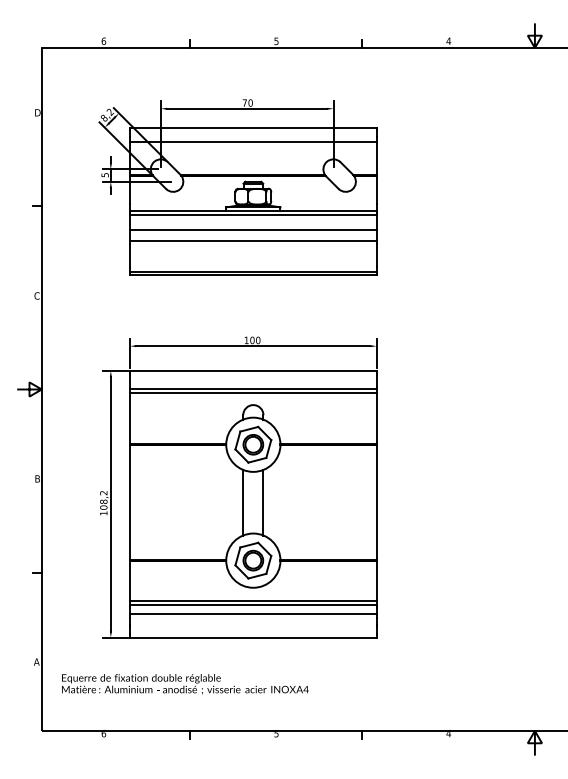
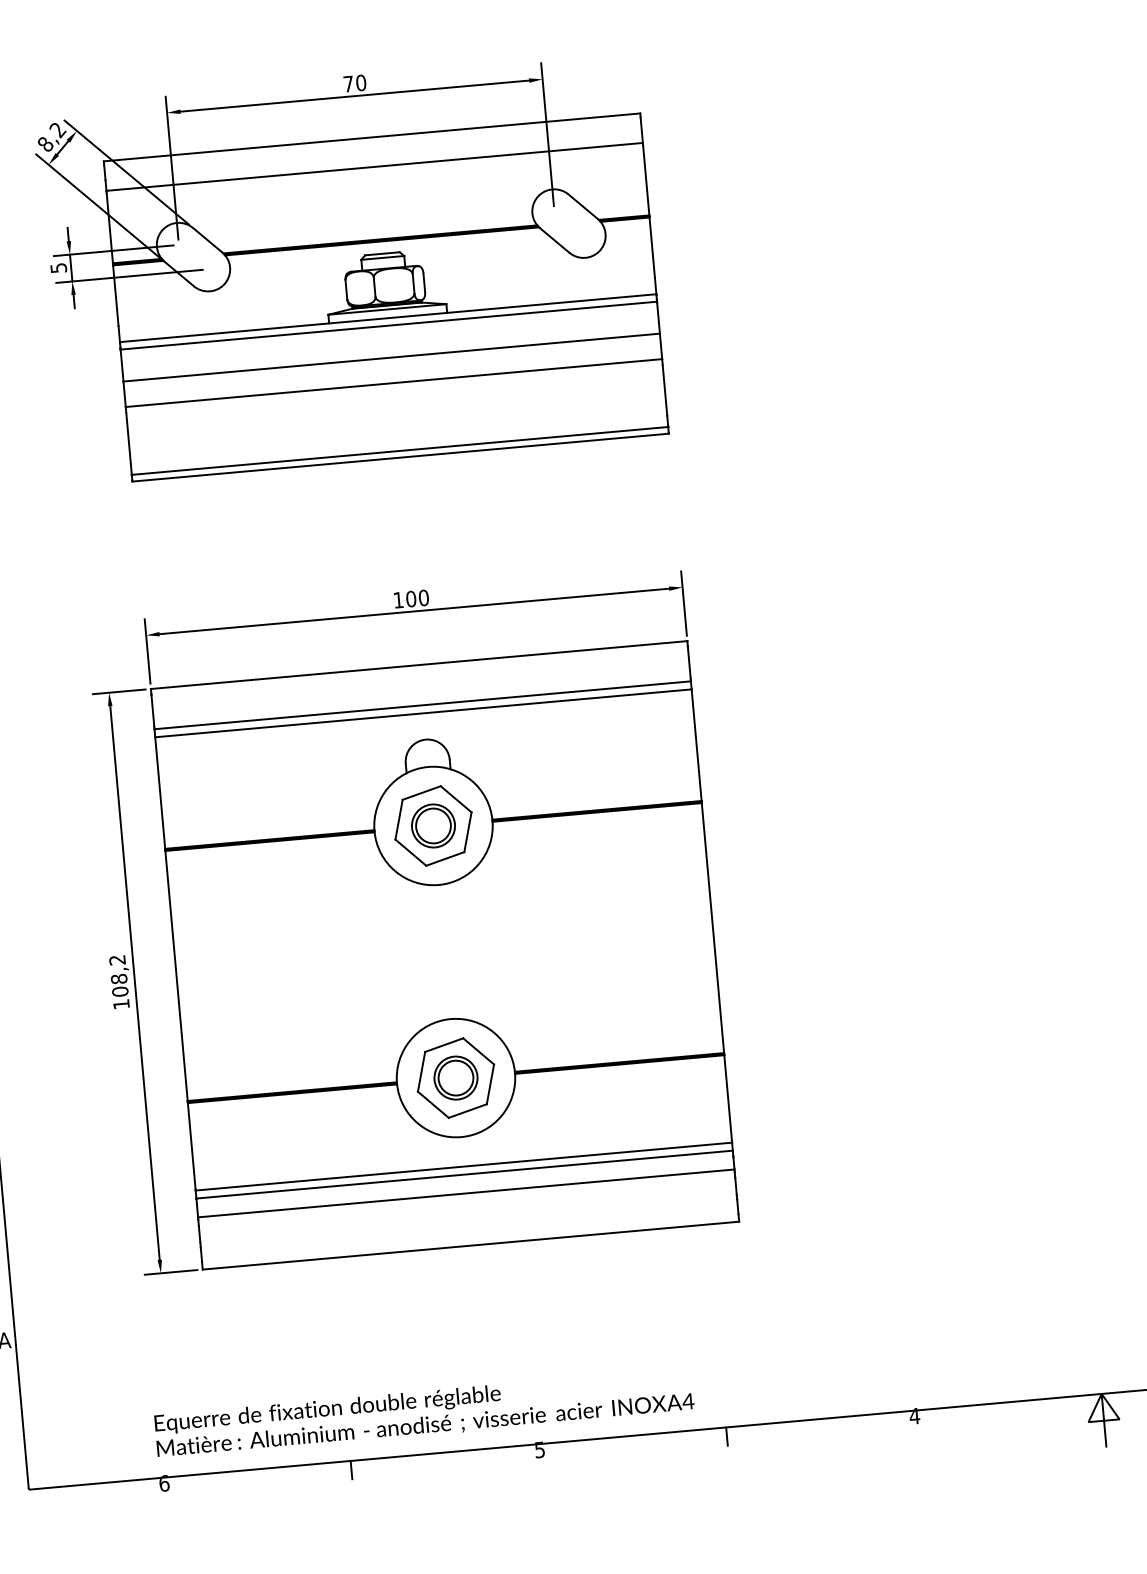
line: (243, 502) -> (423, 953), removed
line: (263, 502) -> (466, 949), removed
text: (185, 684) -> (424, 1413), moved

